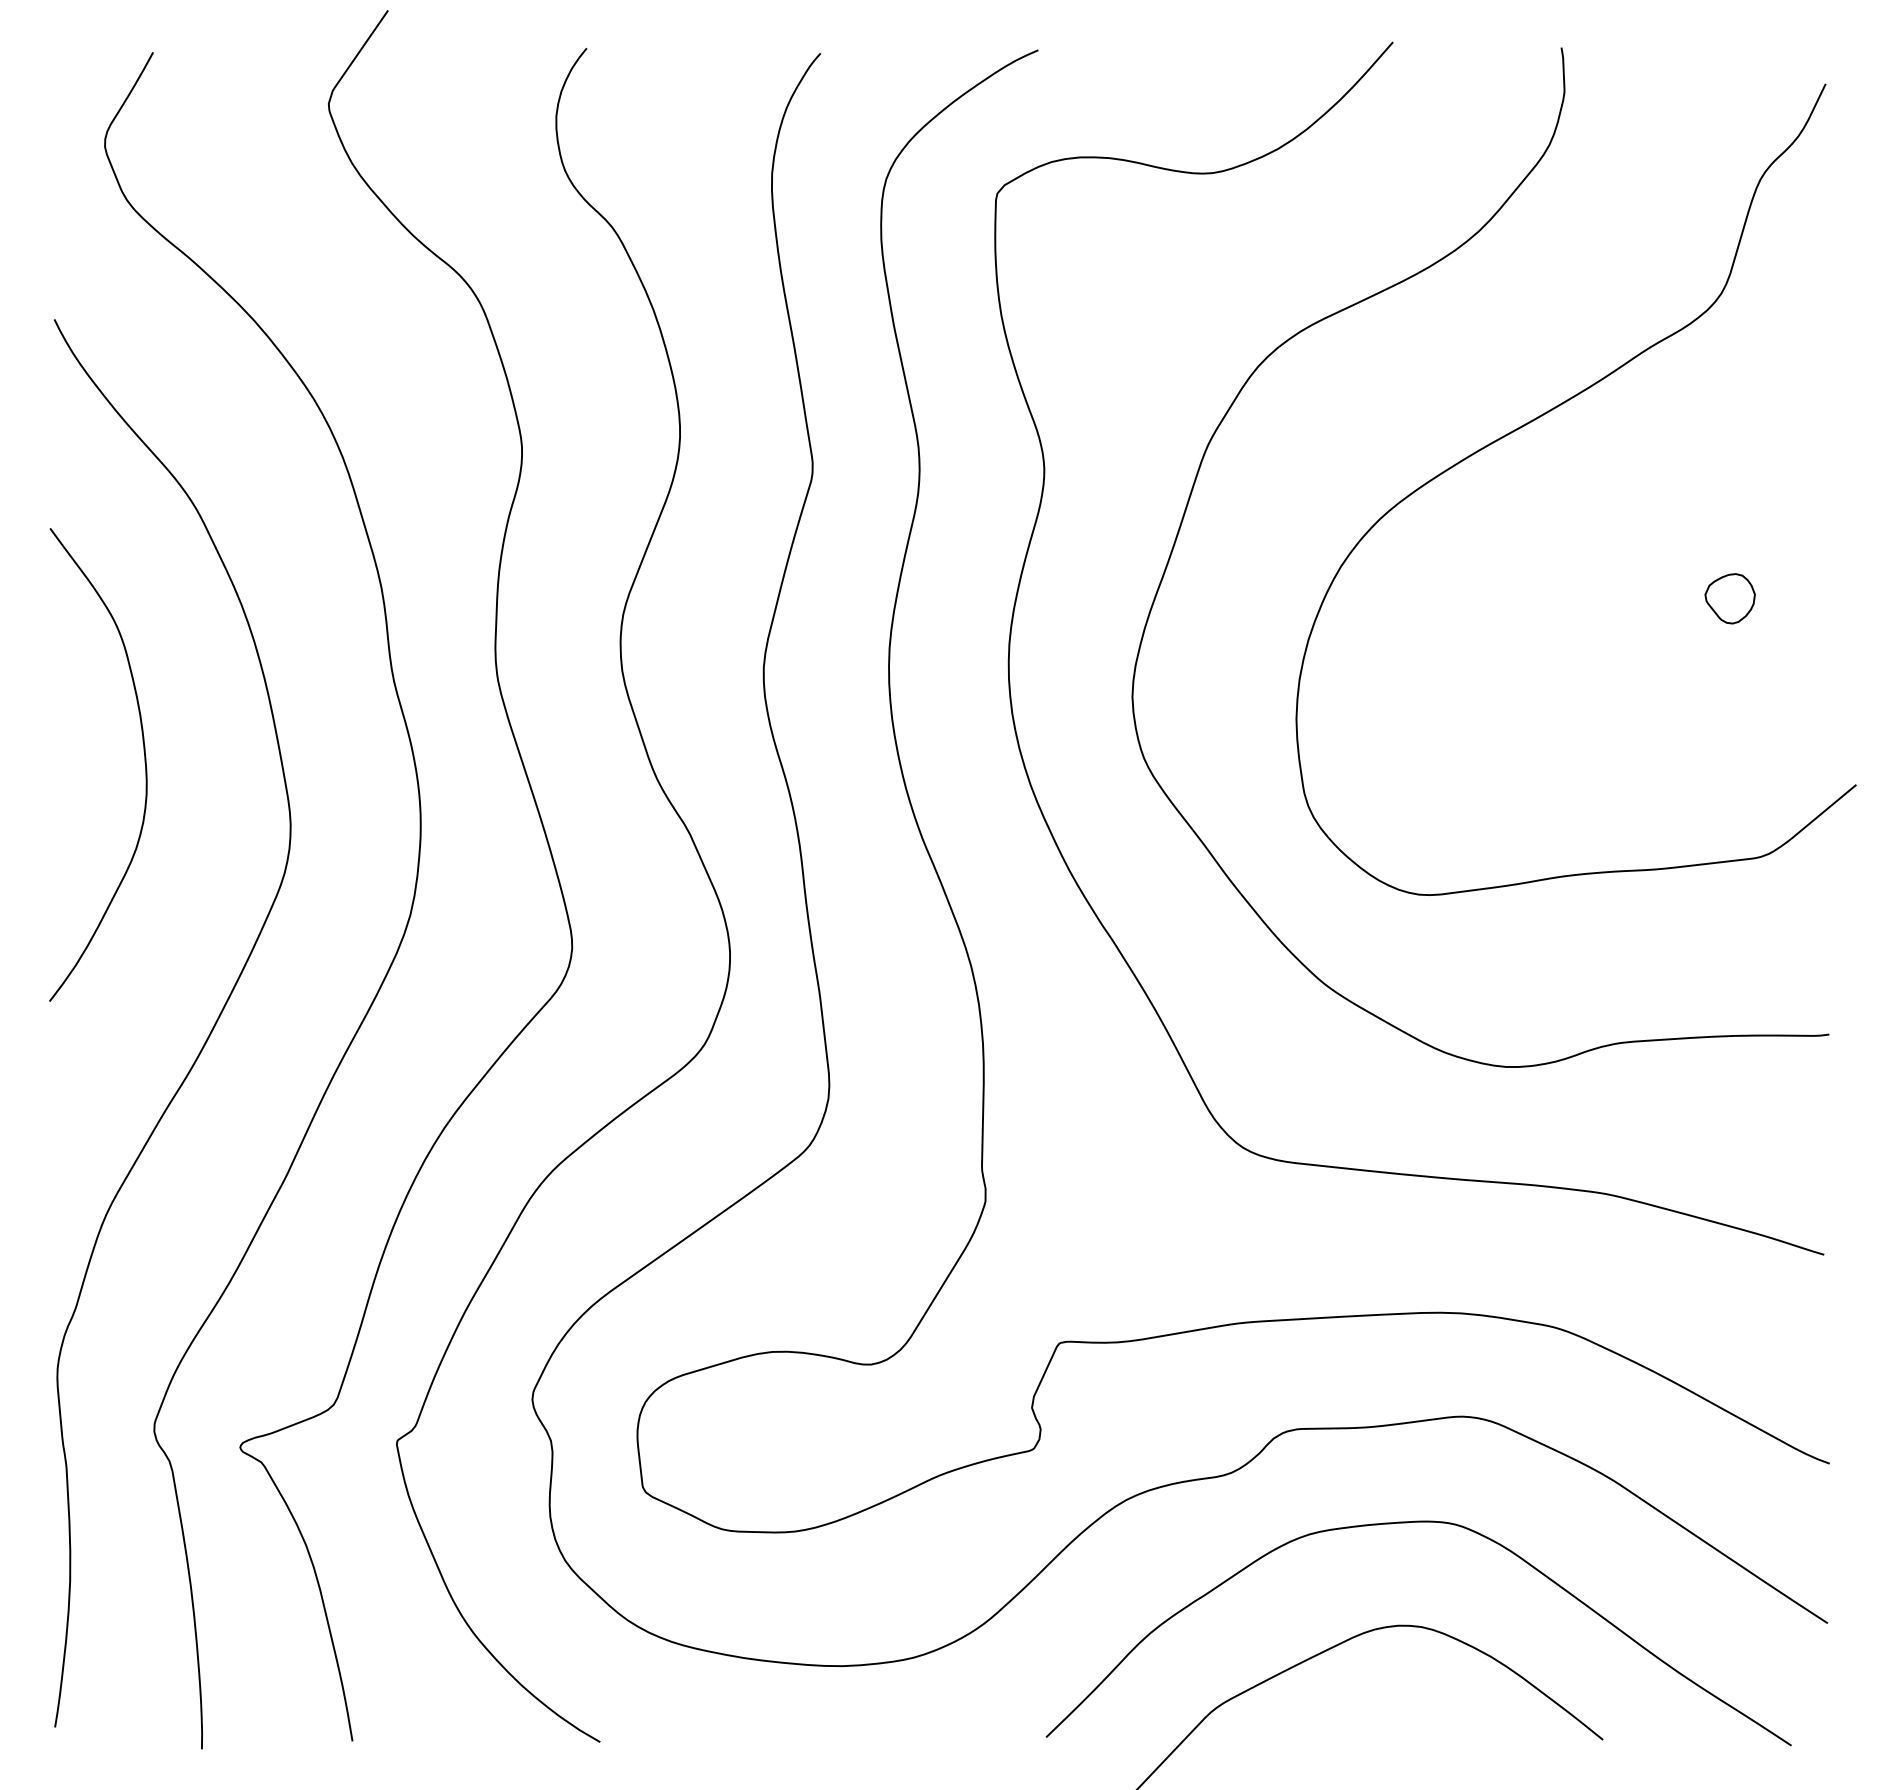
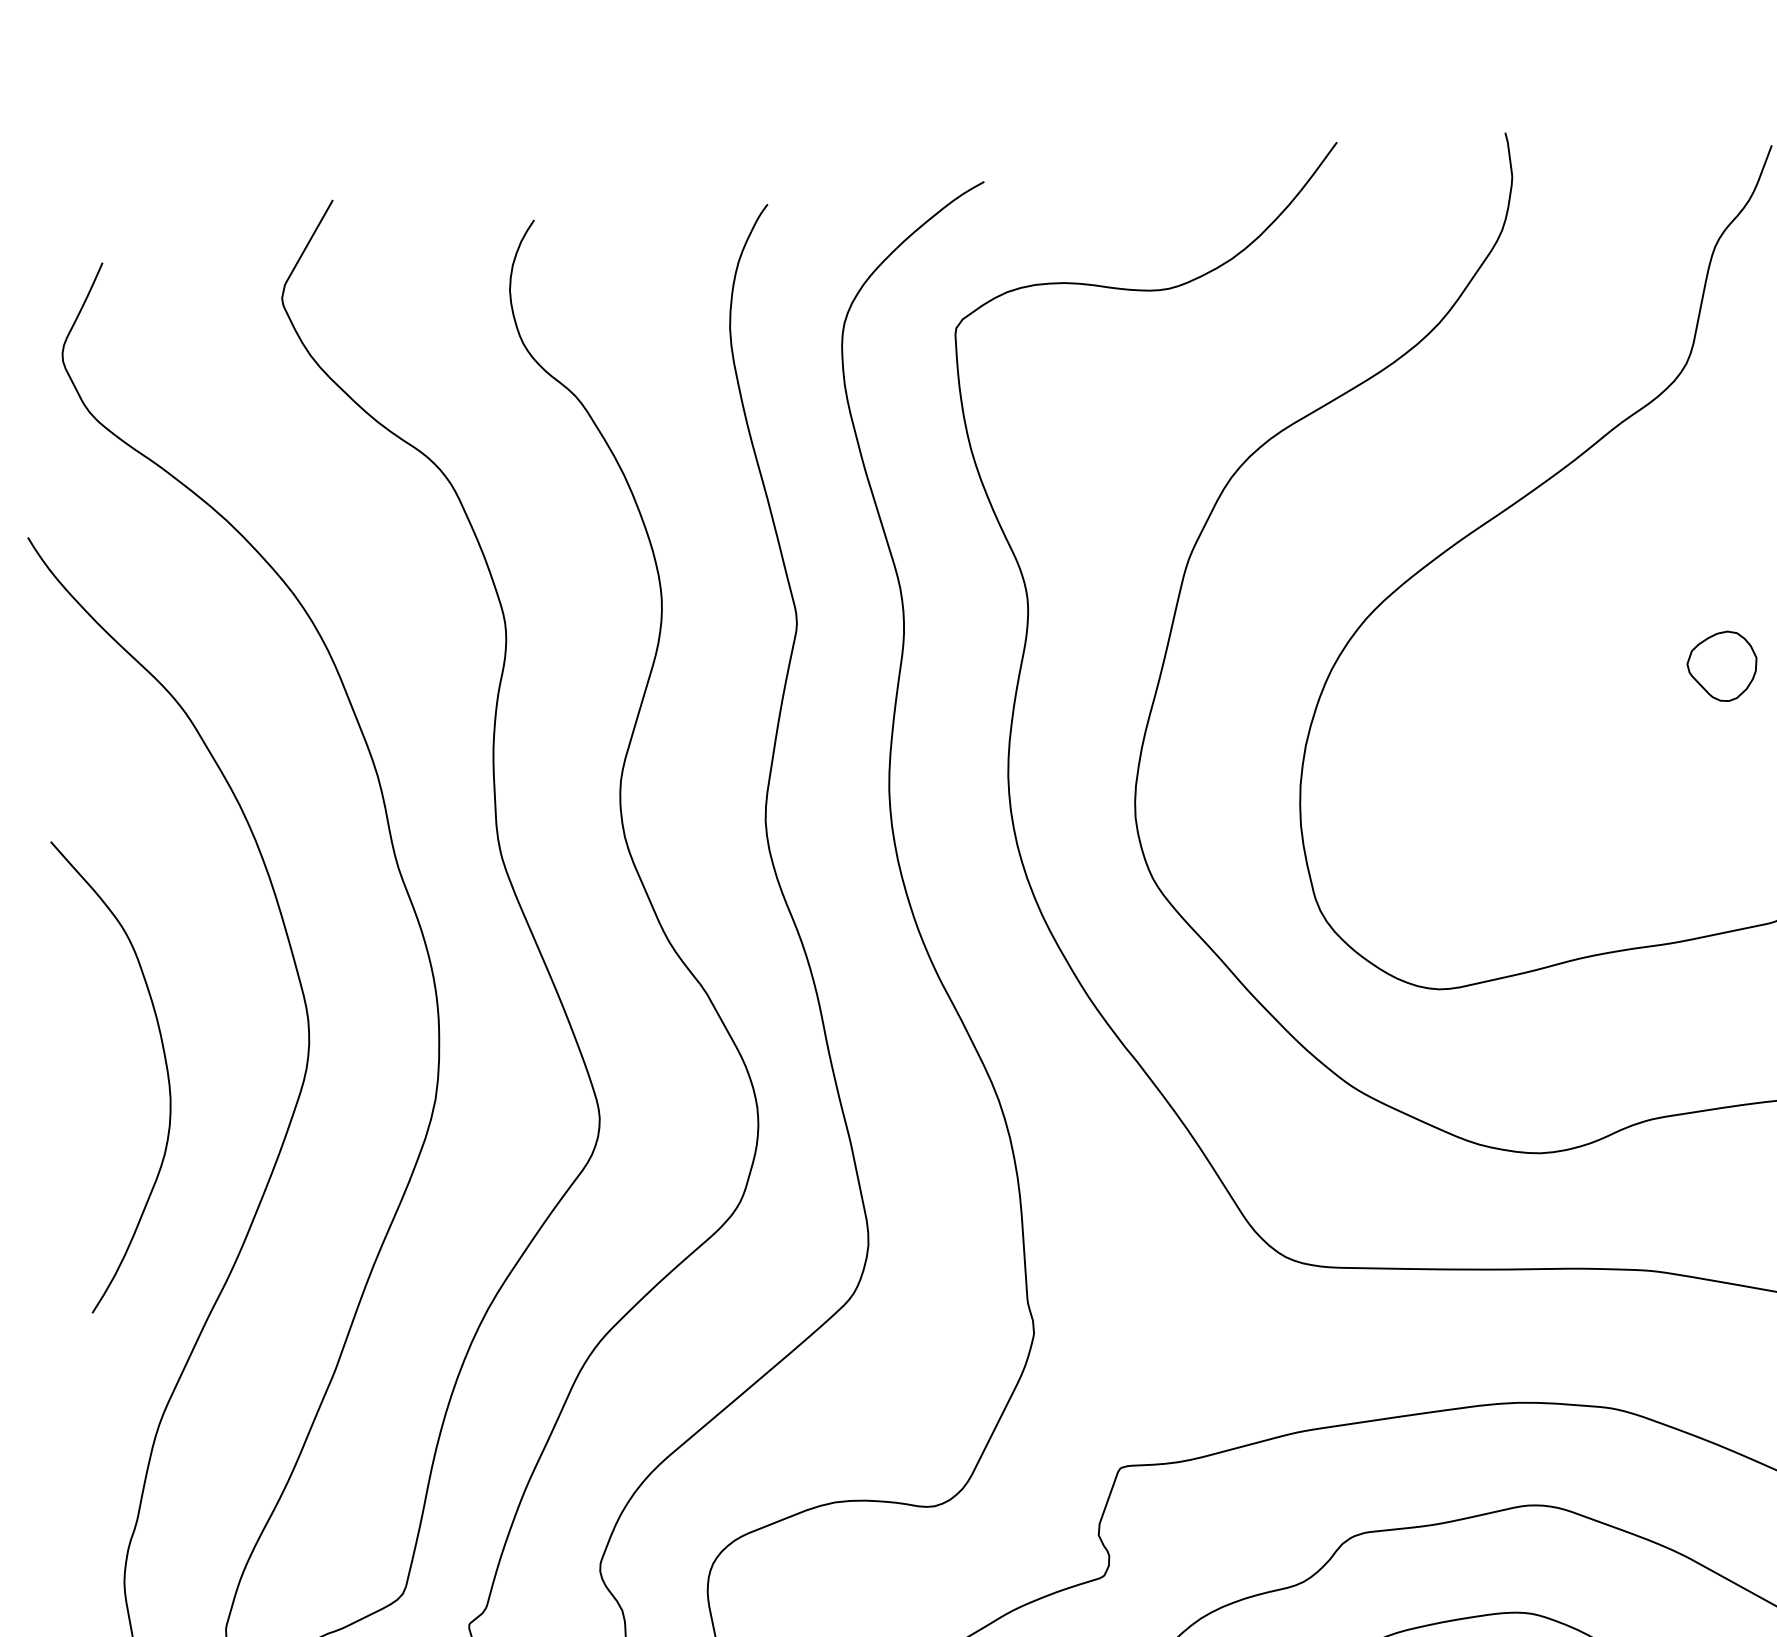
part: (1729, 598) -> (1721, 666), size x1.4
curve: (144, 763) -> (165, 1067), moved

